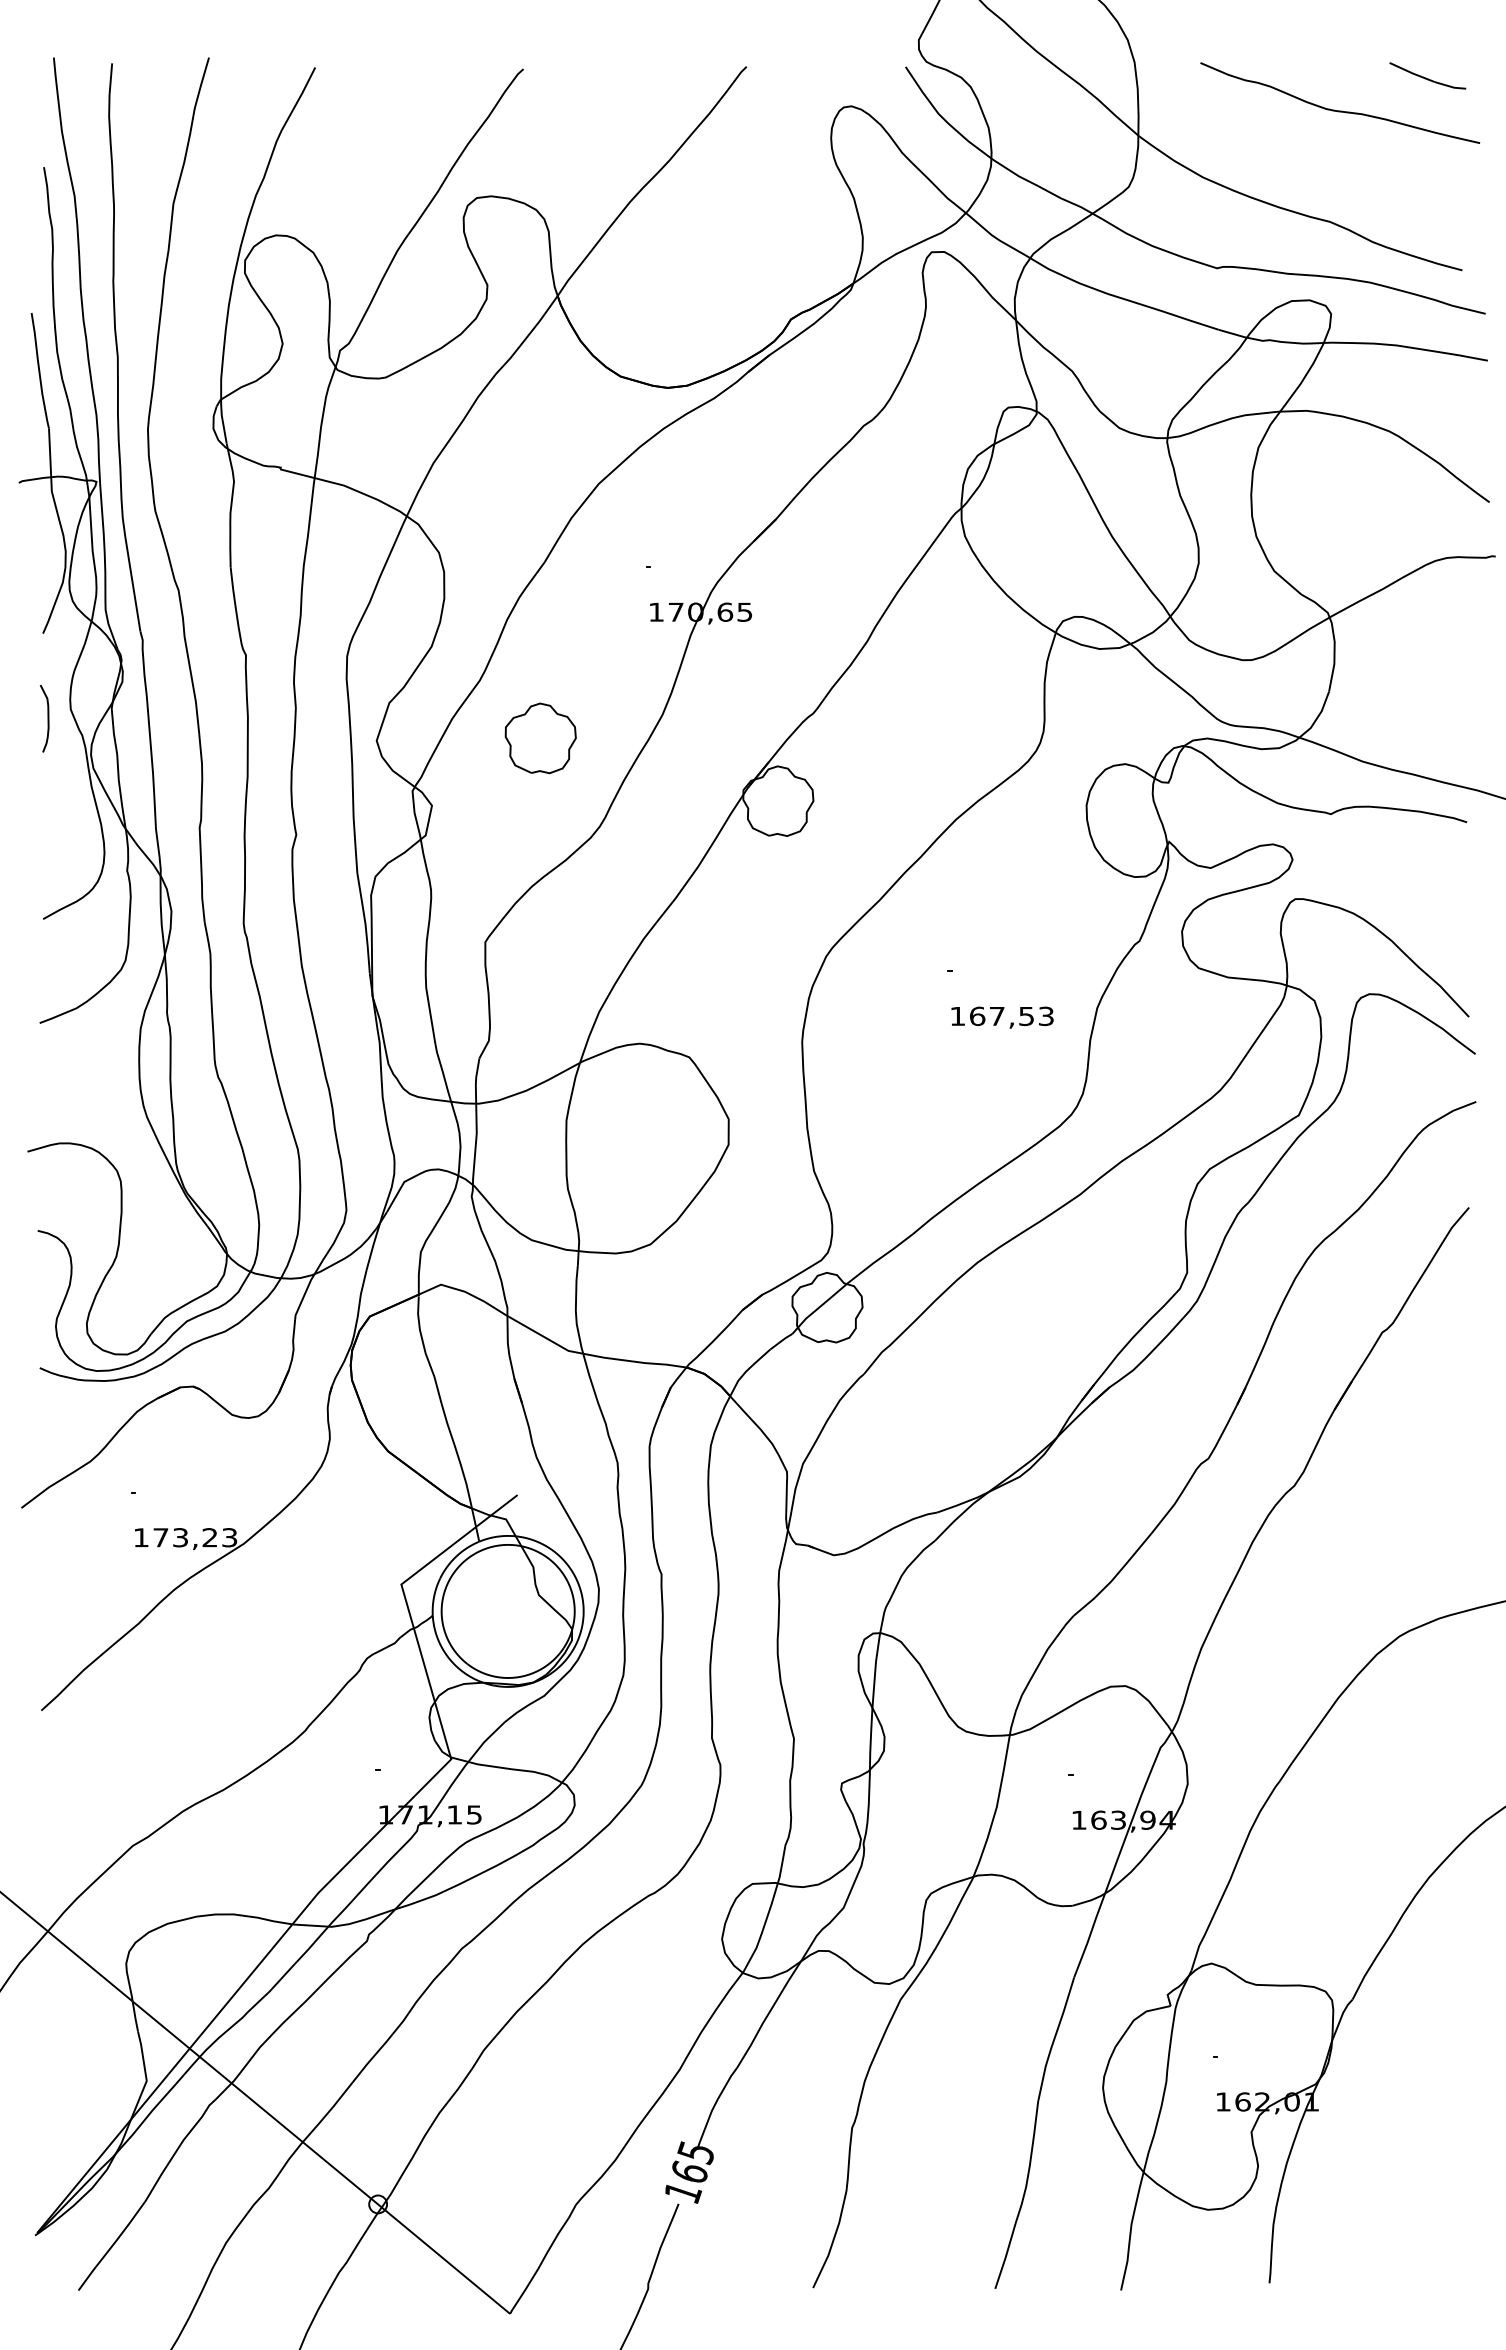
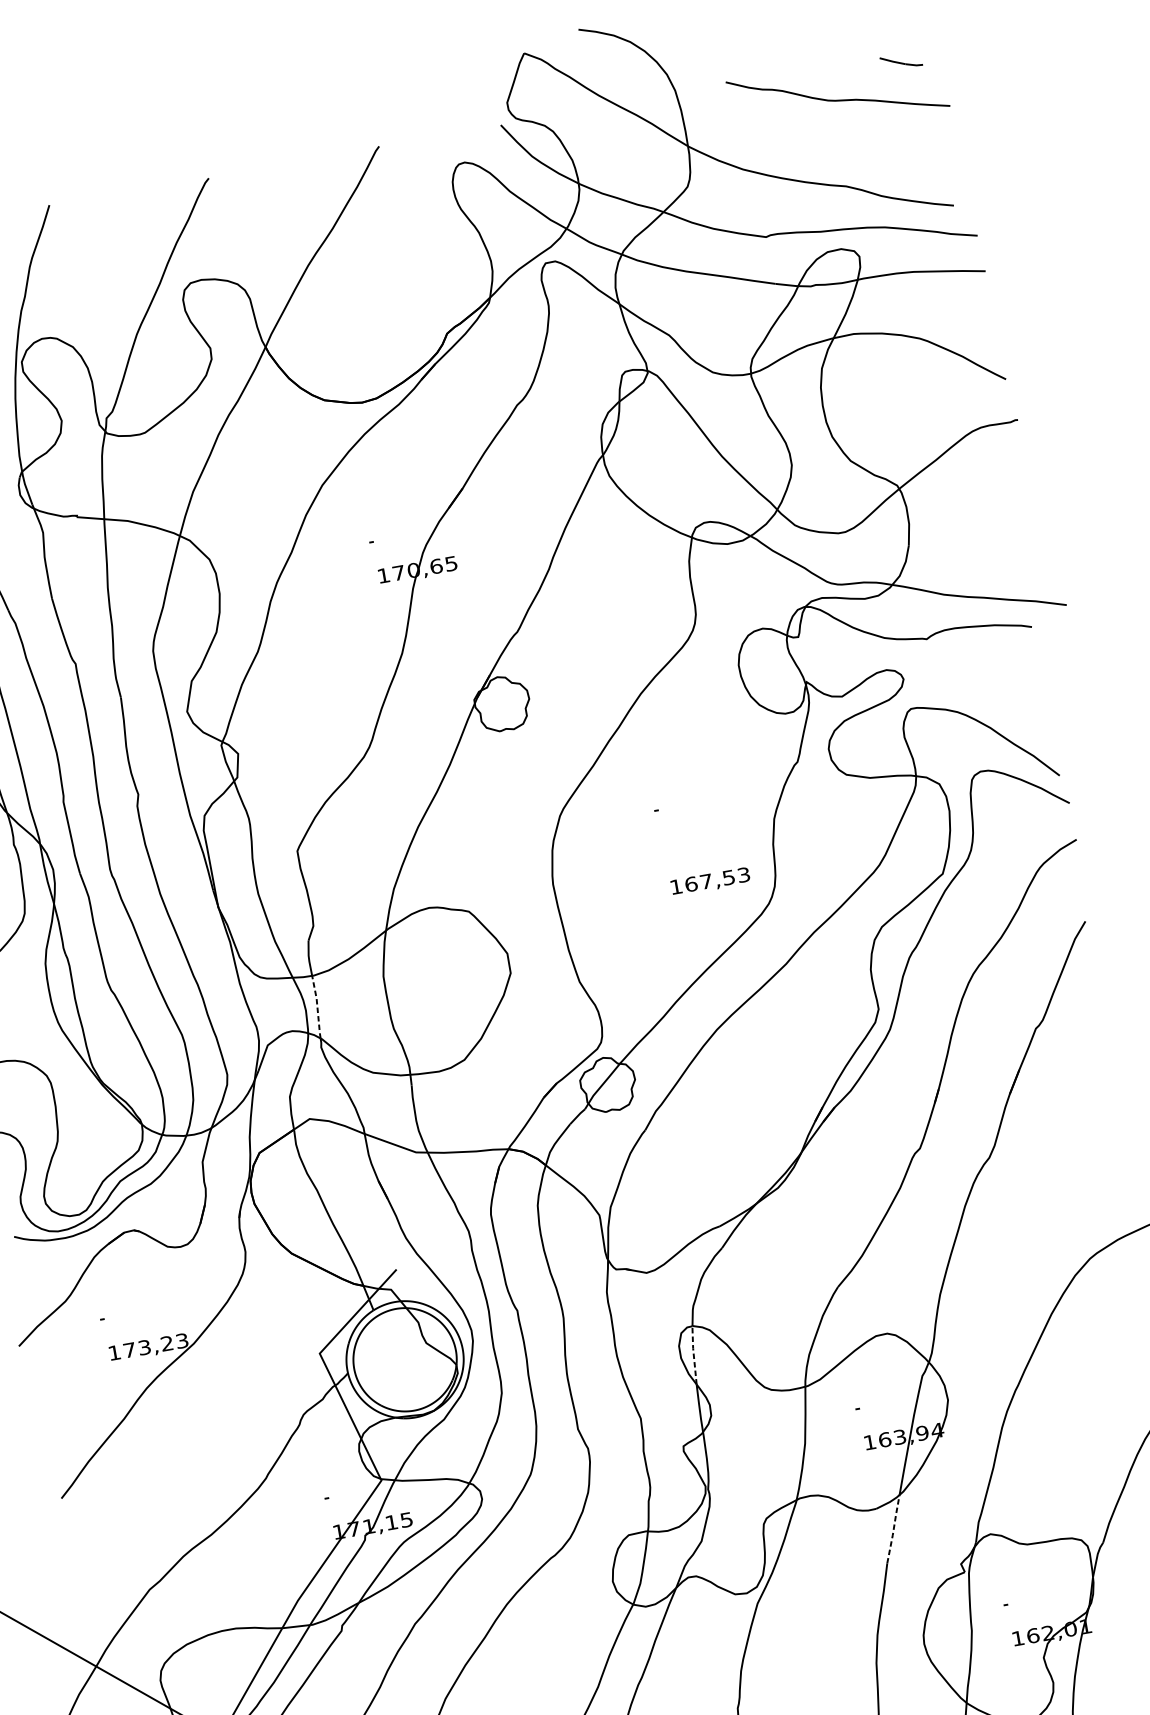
part: (1427, 75) -> (901, 61), size x0.7
part: (540, 738) -> (312, 687), removed
text: (1002, 1017) -> (710, 881), moved
line: (475, 1144) -> (317, 1007), solid -> dashed
line: (875, 1668) -> (693, 1353), solid -> dashed
line: (1090, 1935) -> (894, 1529), solid -> dashed

